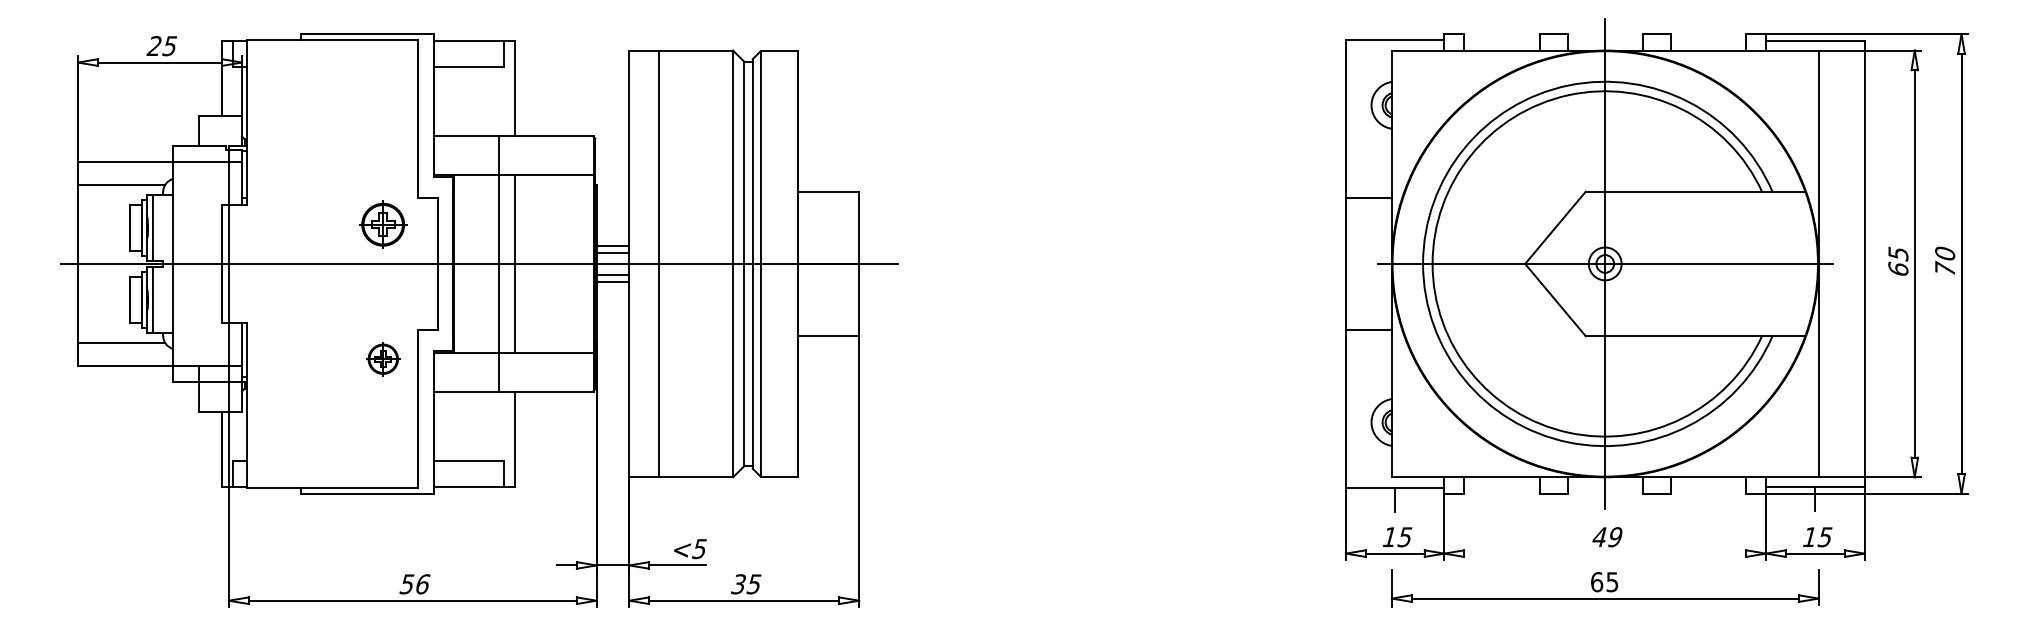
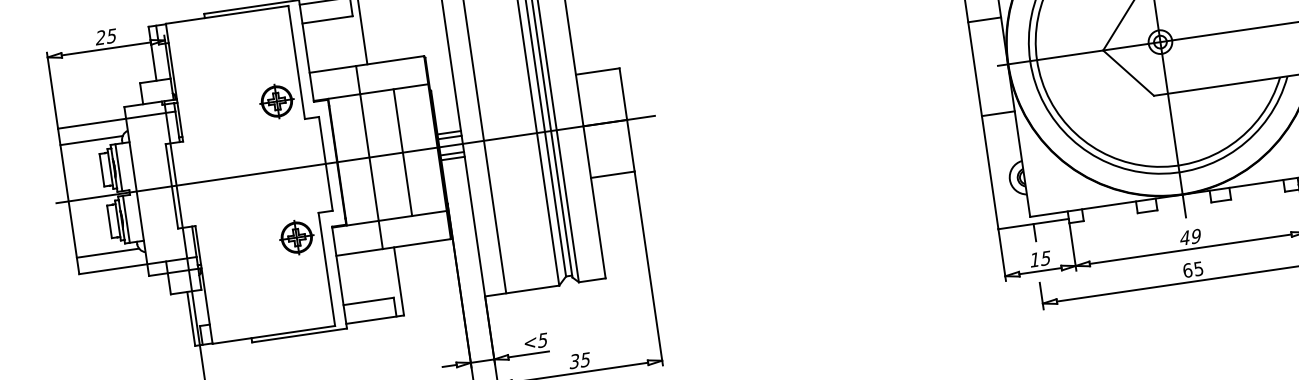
part: (383, 224) -> (277, 101), moved
line: (514, 263) -> (402, 152), moved
part: (383, 359) -> (297, 237), size x1.43
line: (1605, 553) -> (1190, 249), added

